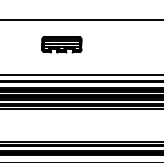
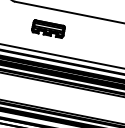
part: (61, 44) -> (48, 28), moved

